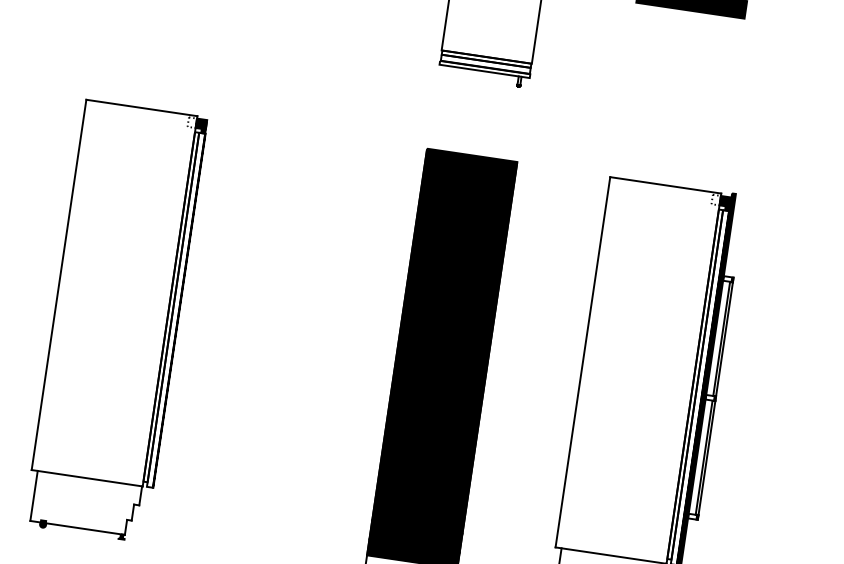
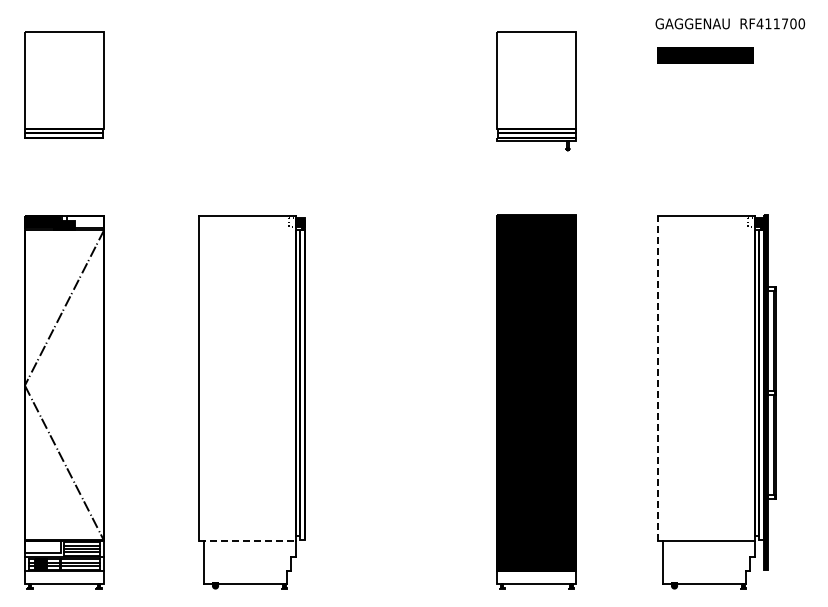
line: (582, 361) -> (657, 377), solid -> dashed
line: (87, 478) -> (247, 540), solid -> dashed

